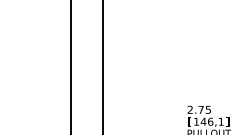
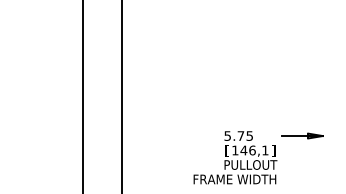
text: (190, 109) -> (227, 135), 2.75 -> 5.75

